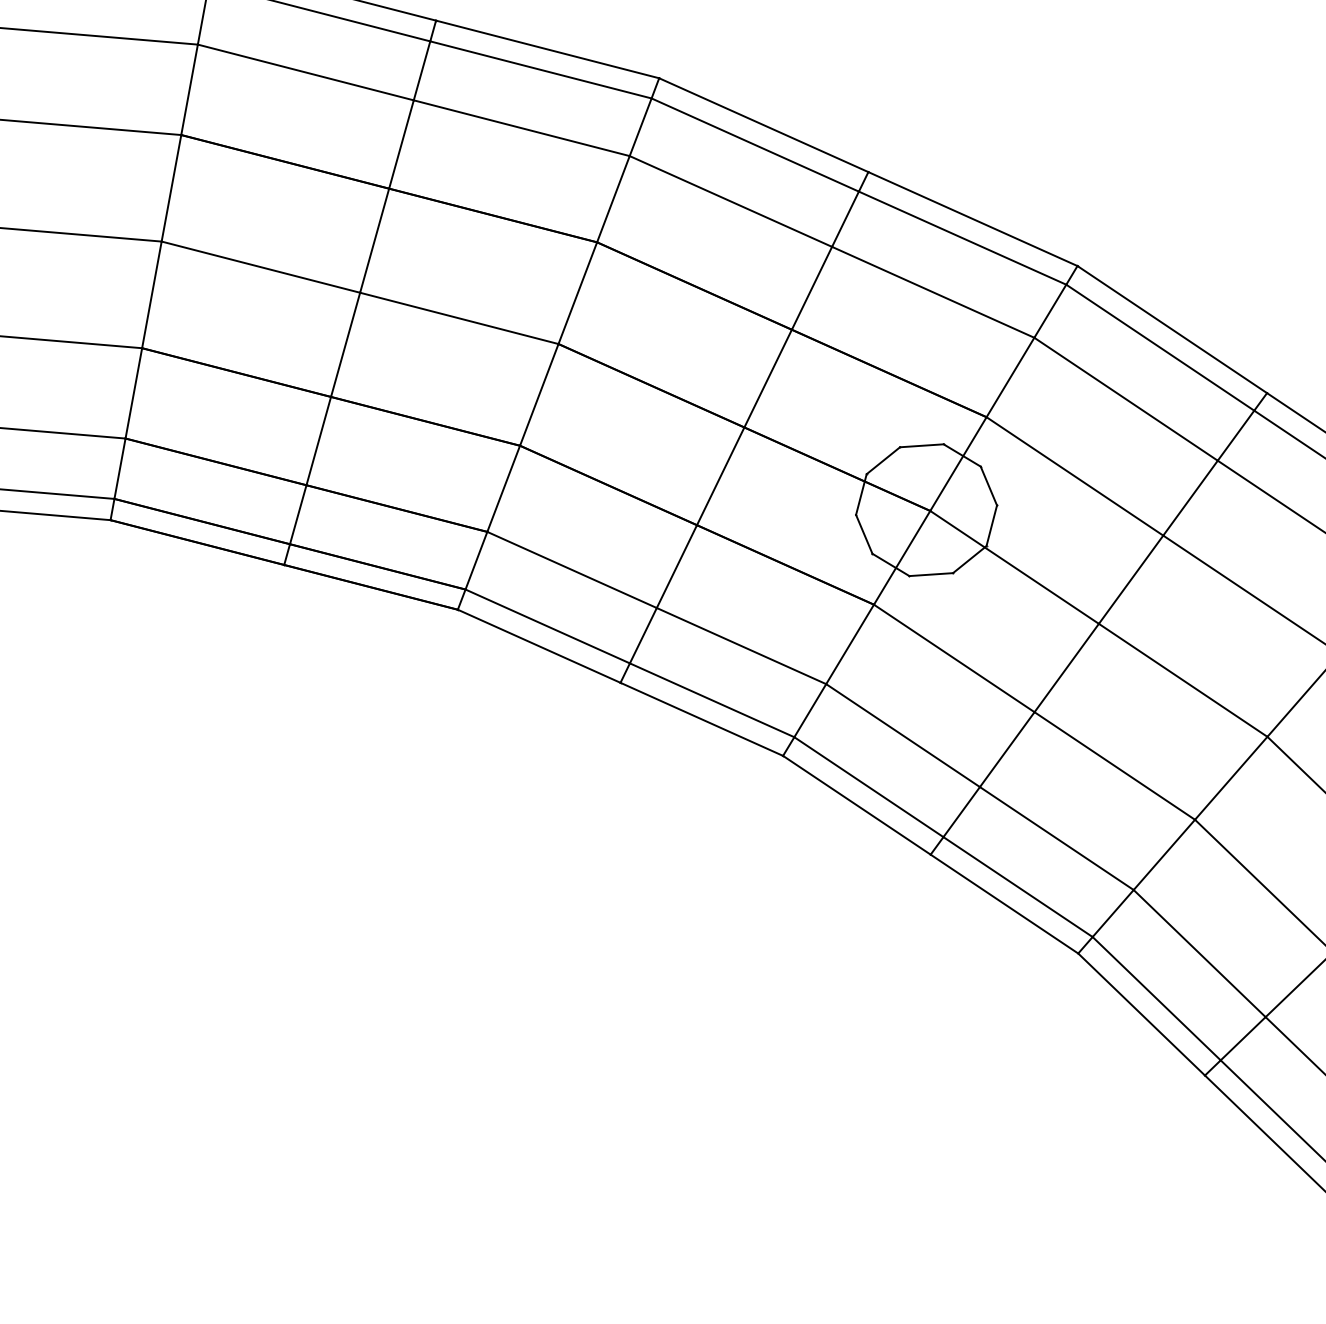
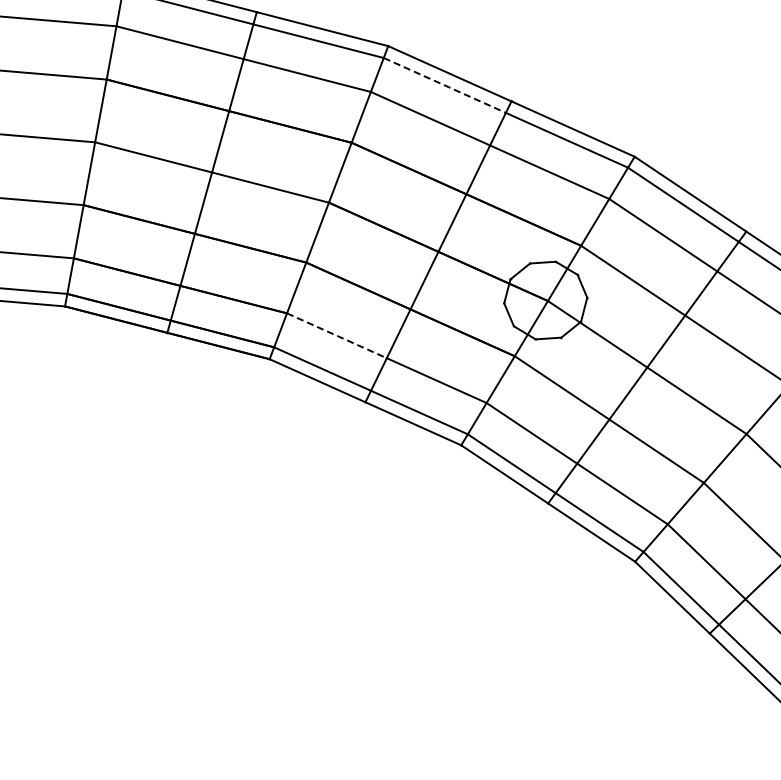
line: (754, 145) -> (444, 85), solid -> dashed
line: (571, 569) -> (336, 335), solid -> dashed

